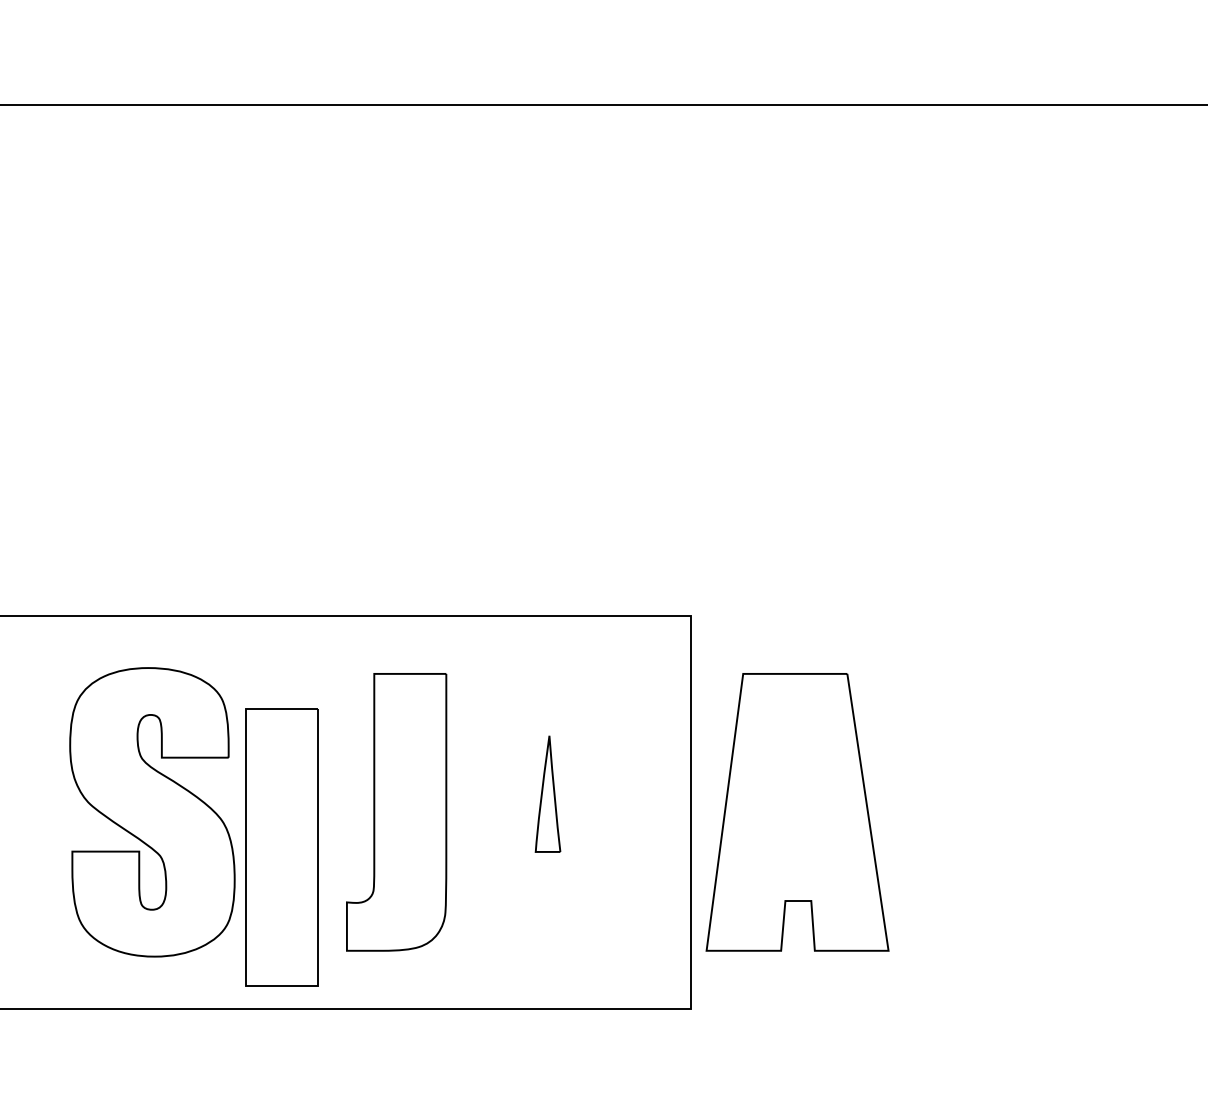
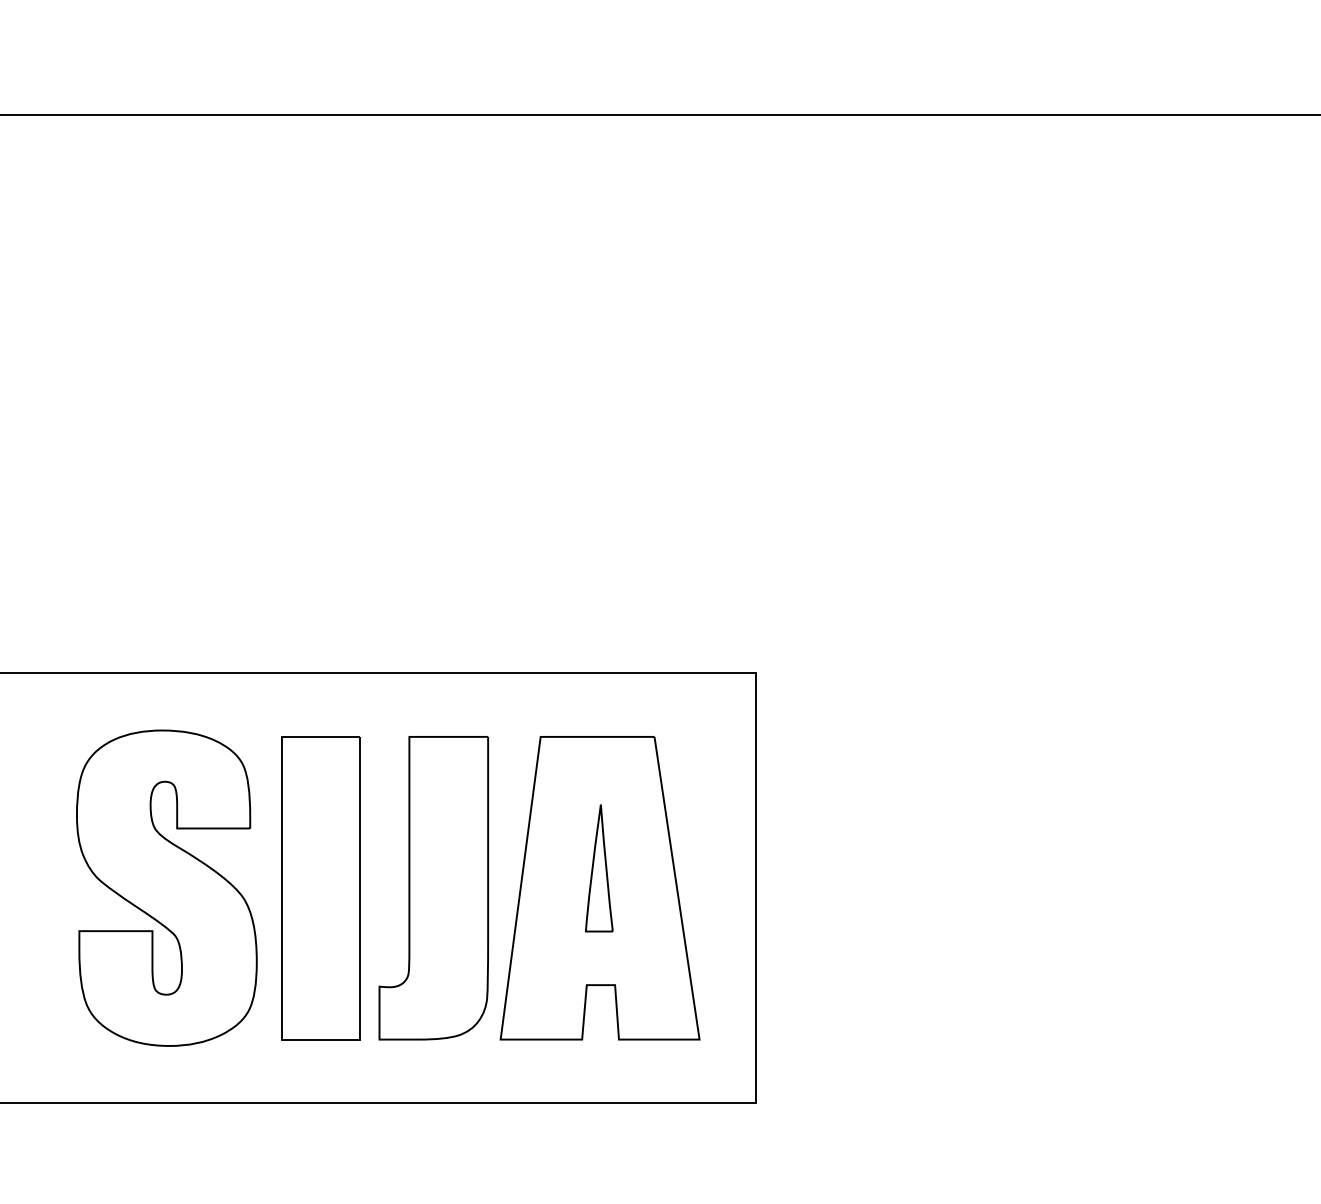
part: (797, 812) -> (599, 888), moved
part: (281, 847) -> (320, 888), moved

